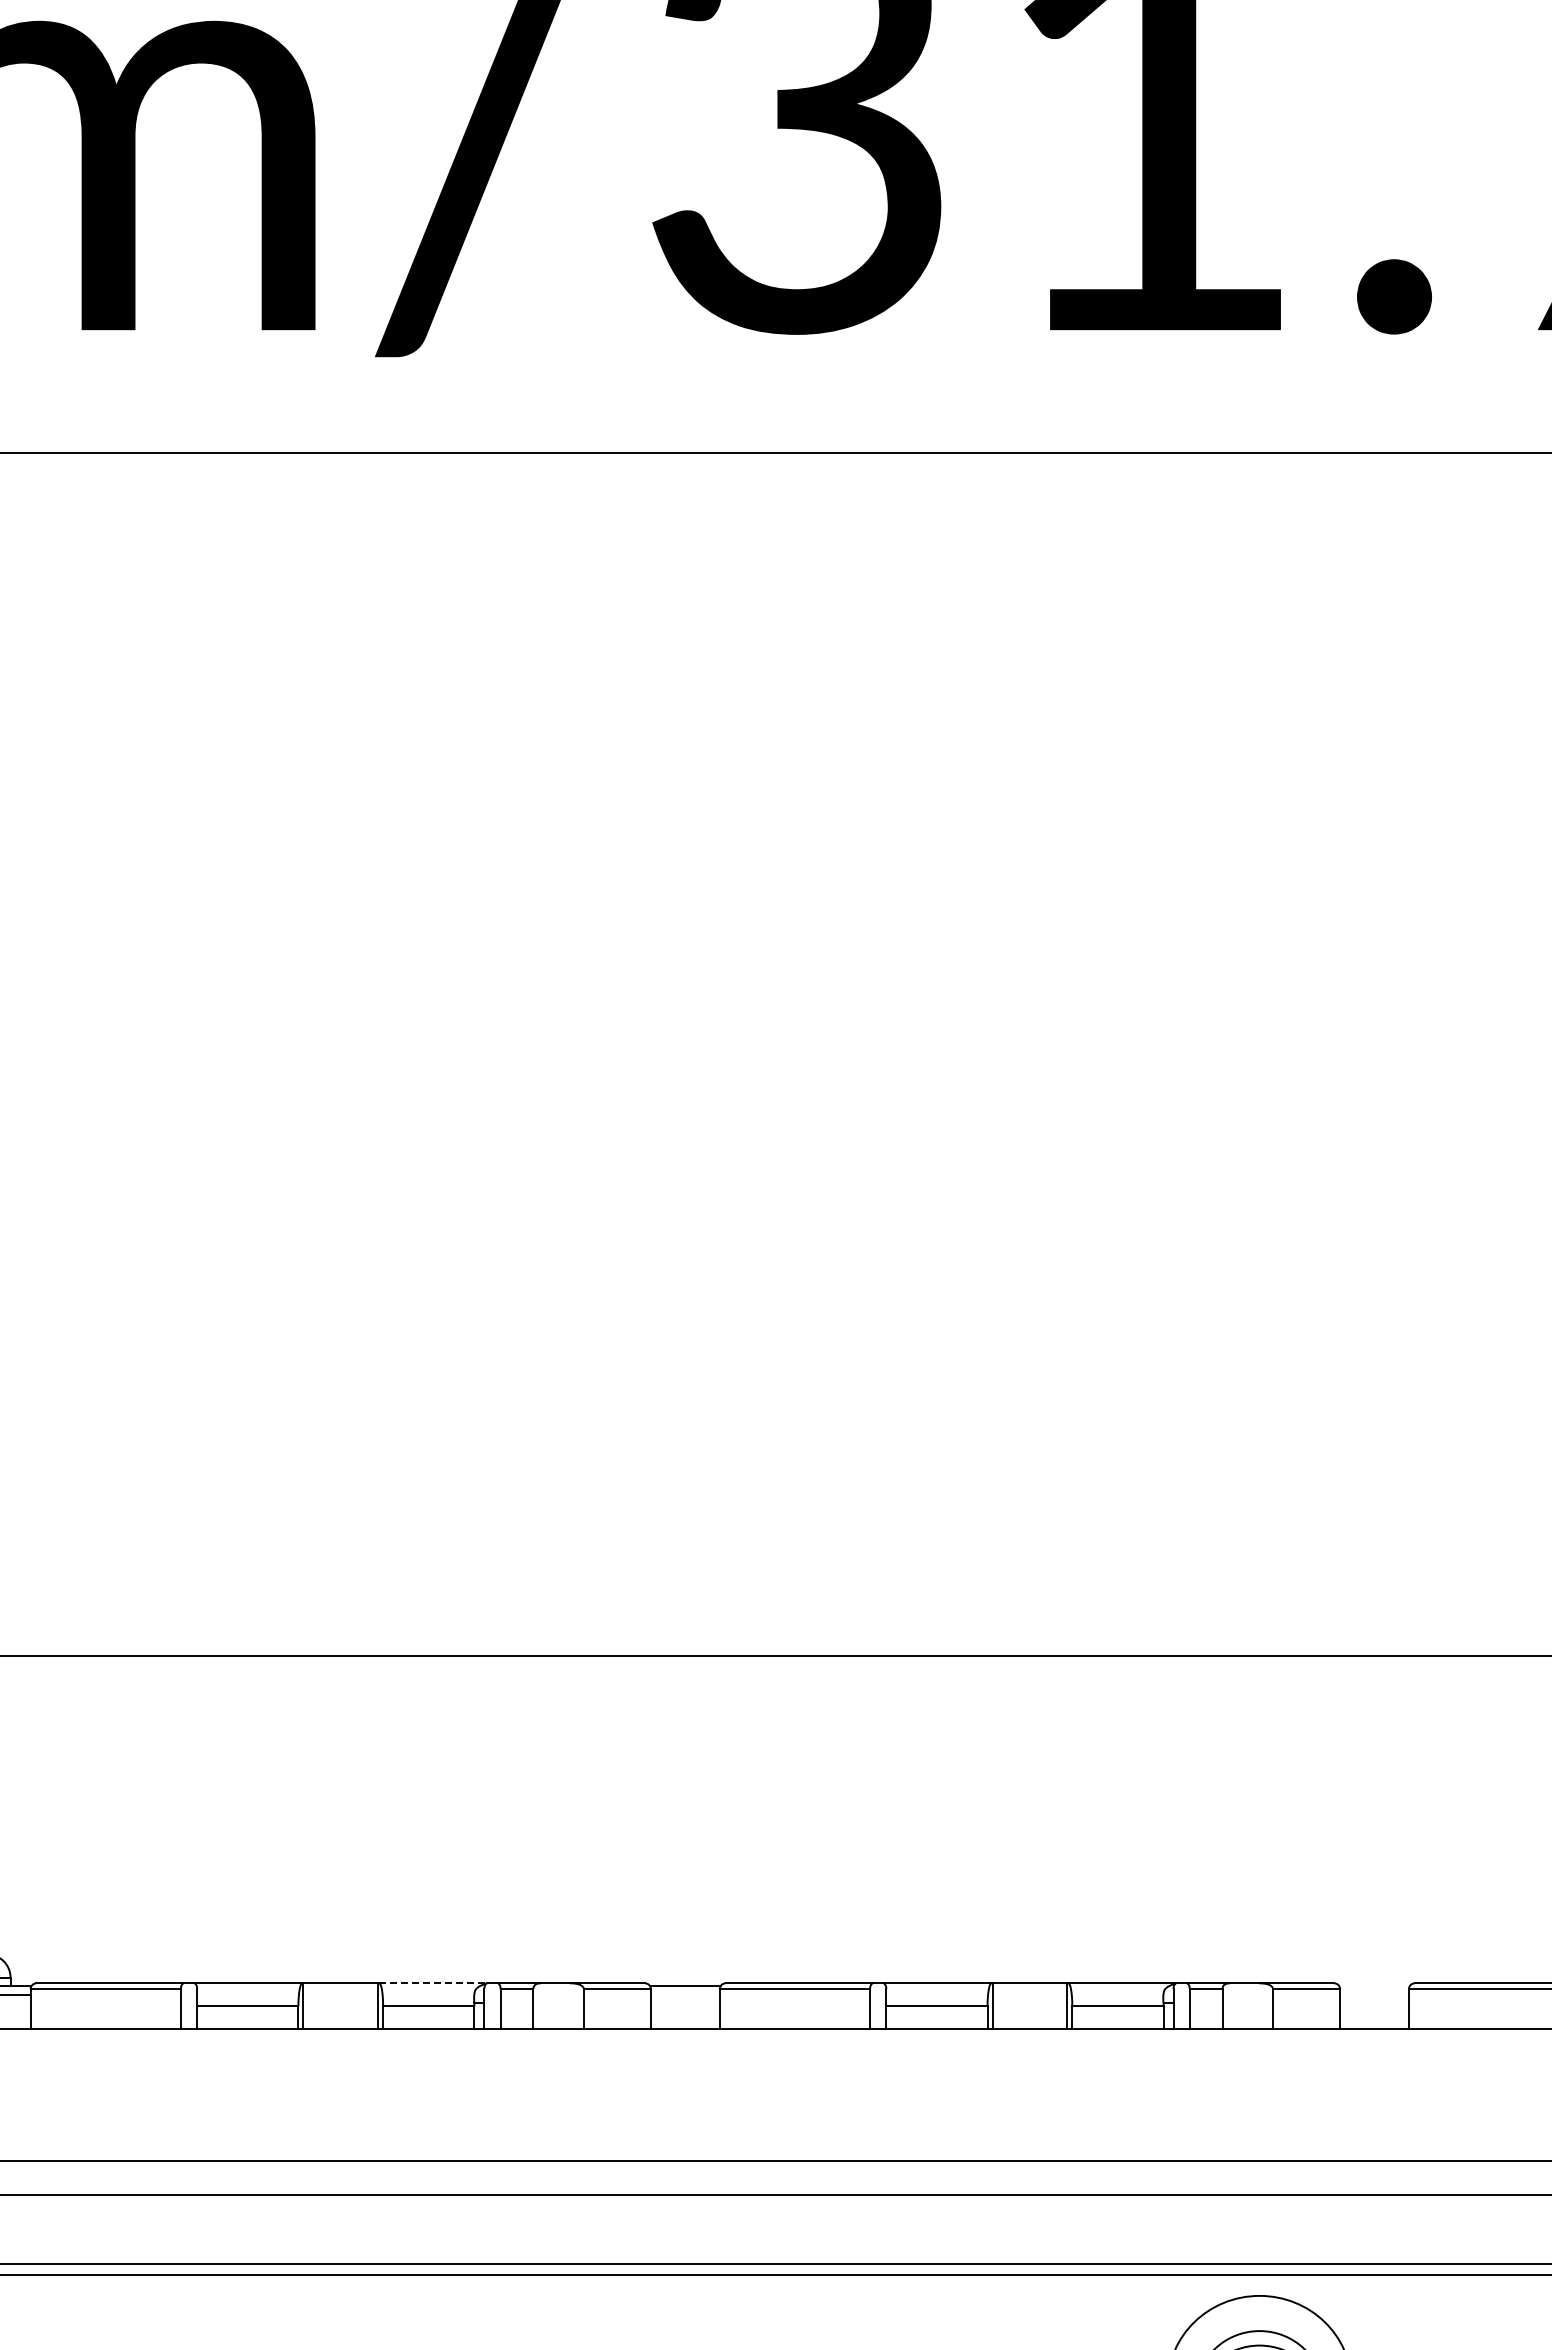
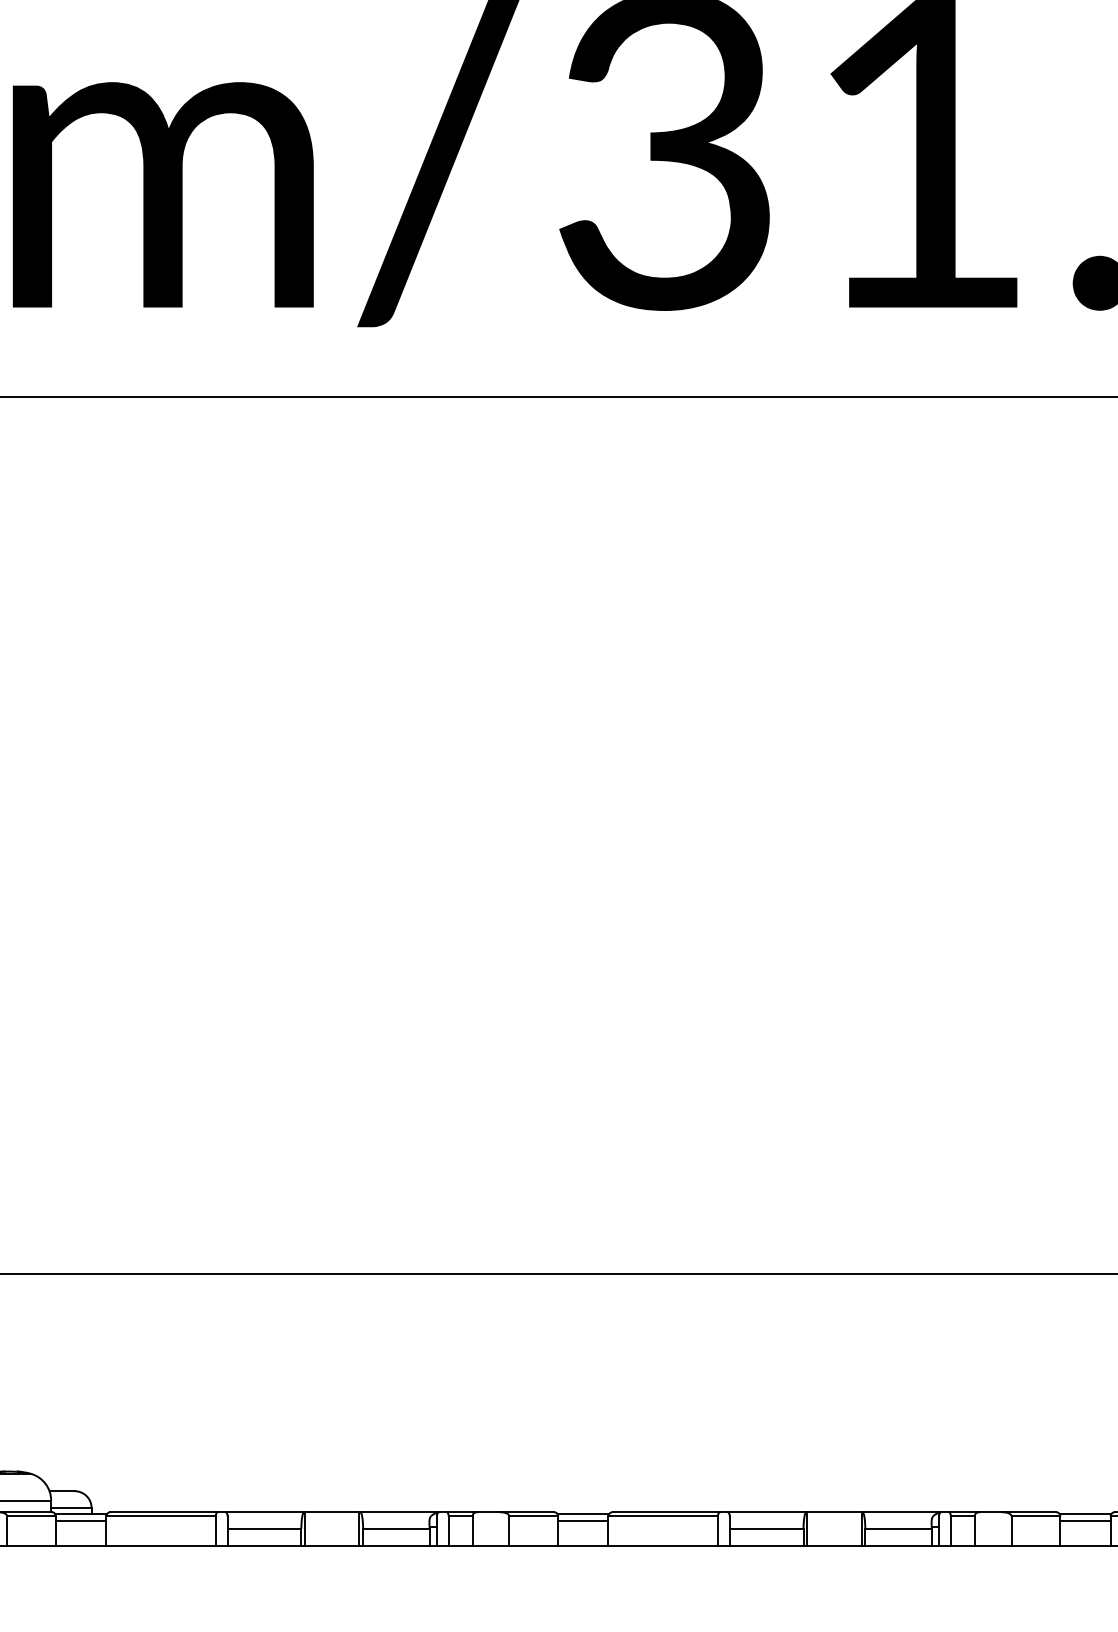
line: (433, 1983) -> (399, 1512), dashed -> solid
line: (1374, 1986) -> (1085, 1514), added
line: (684, 1994) -> (582, 1520), added
line: (1374, 1994) -> (1085, 1520), added

